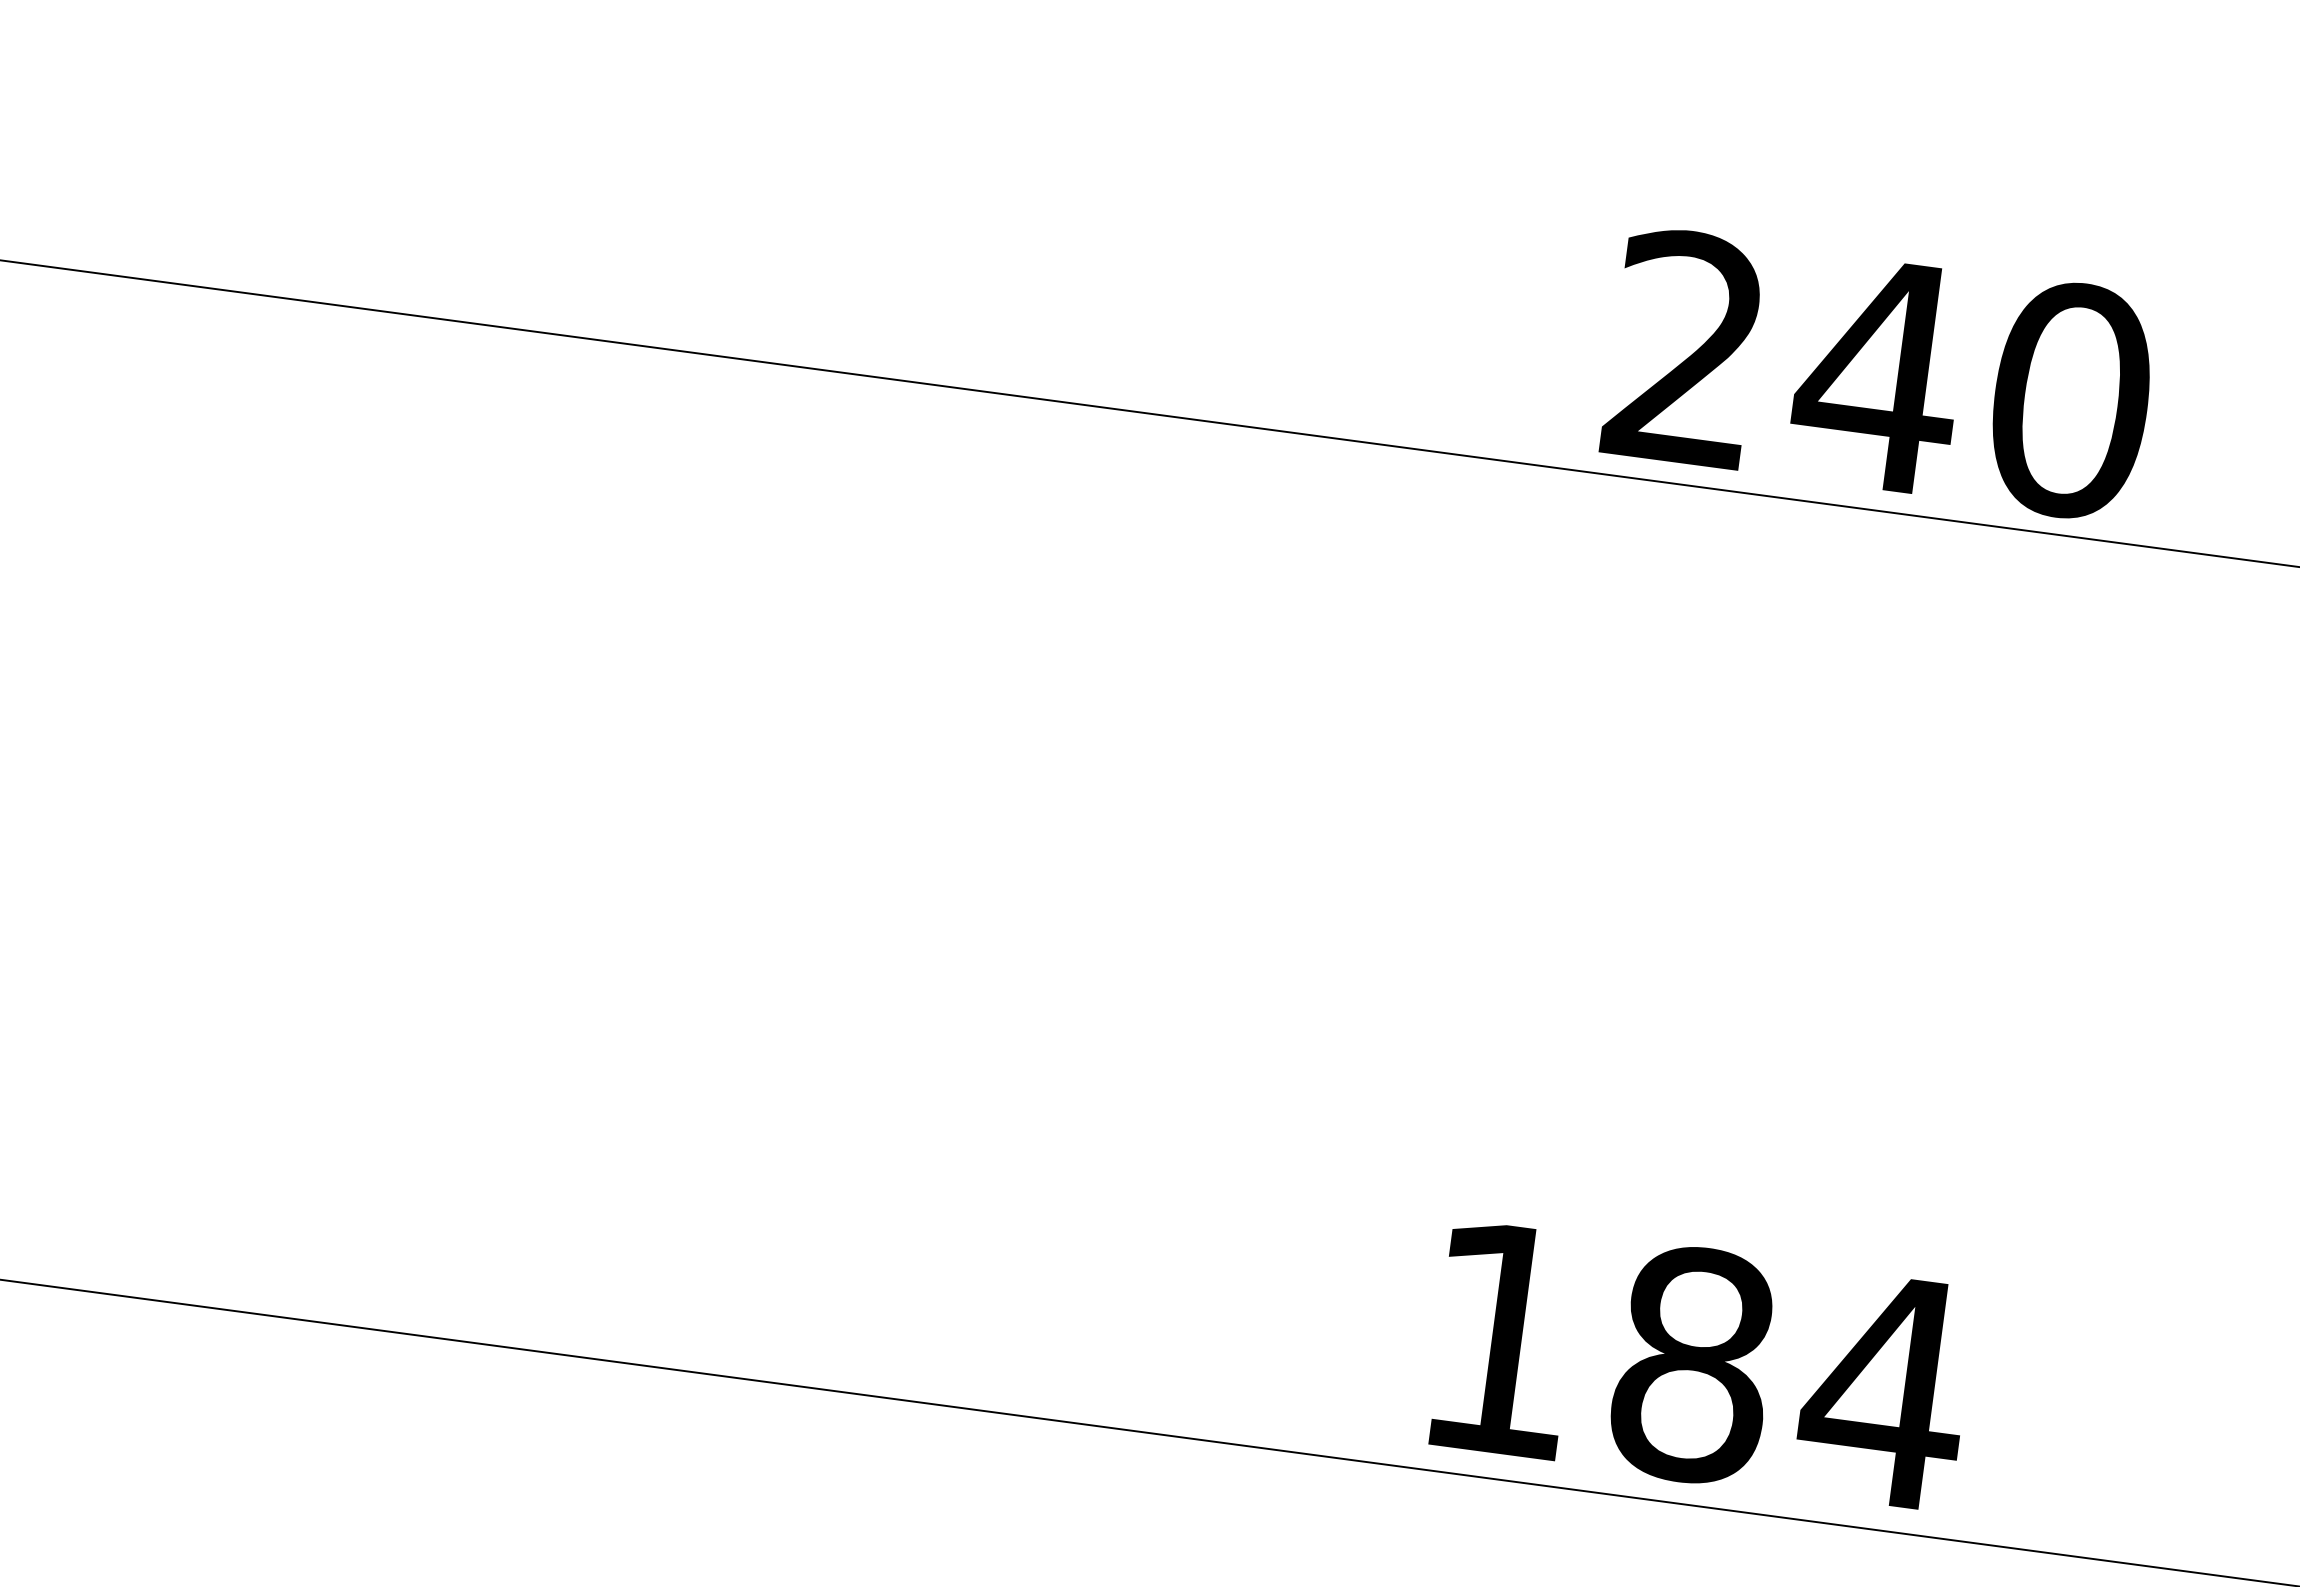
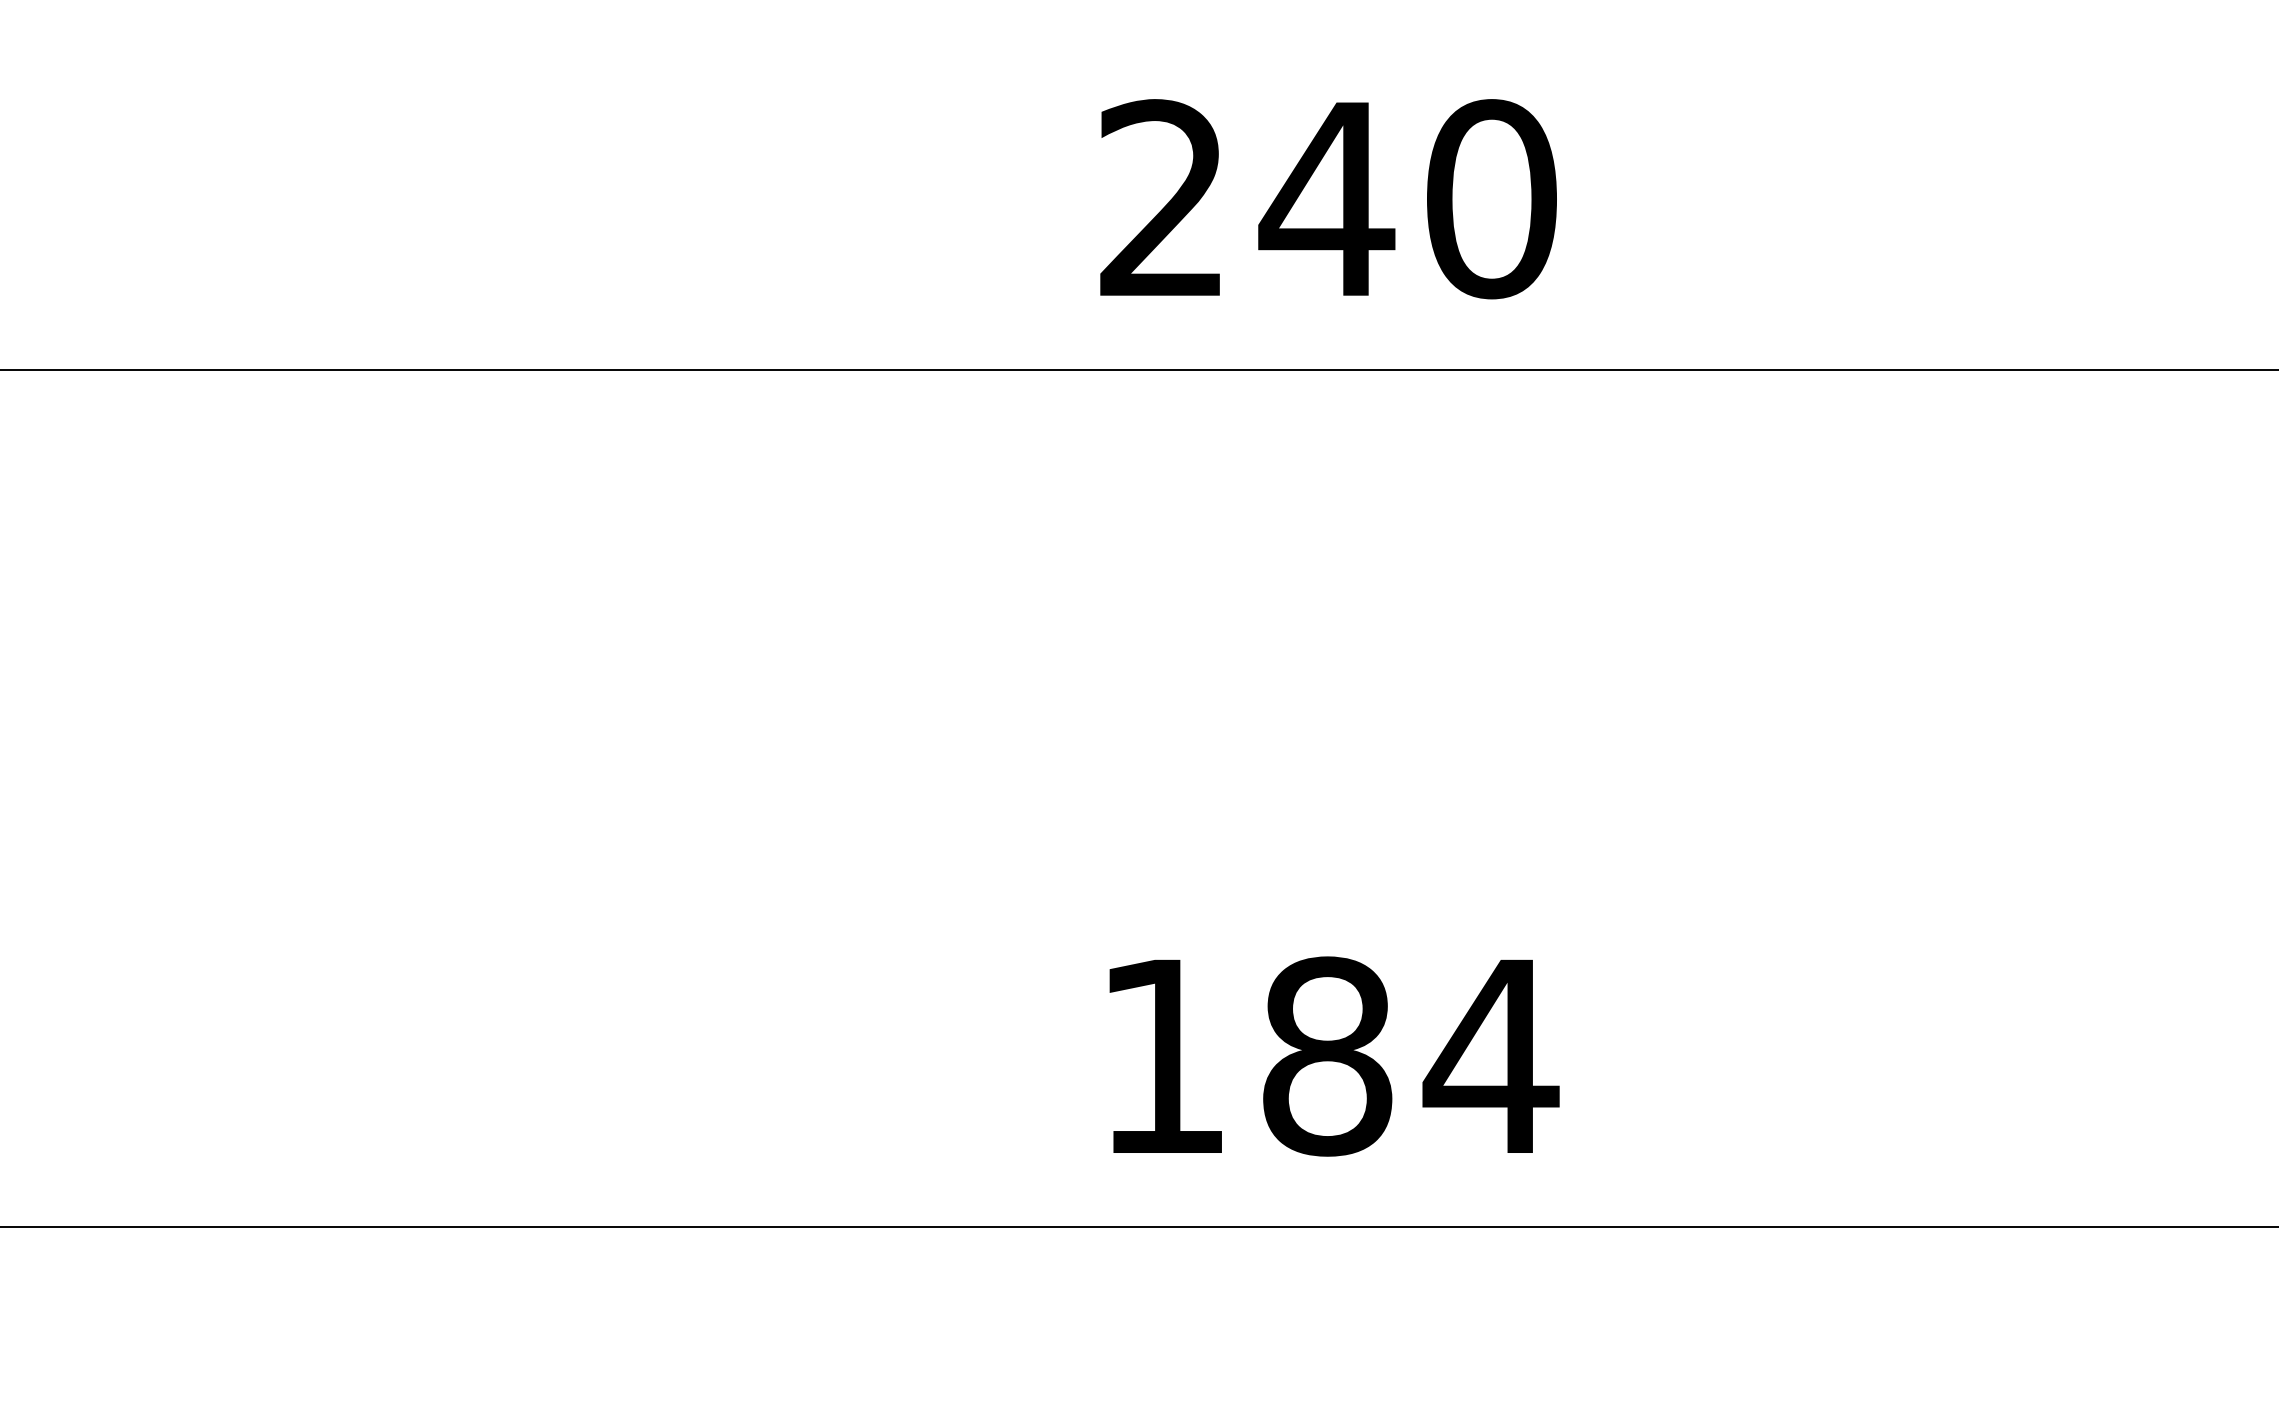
text: (1880, 375) -> (1328, 199), moved
text: (1701, 1366) -> (1334, 1056), moved

